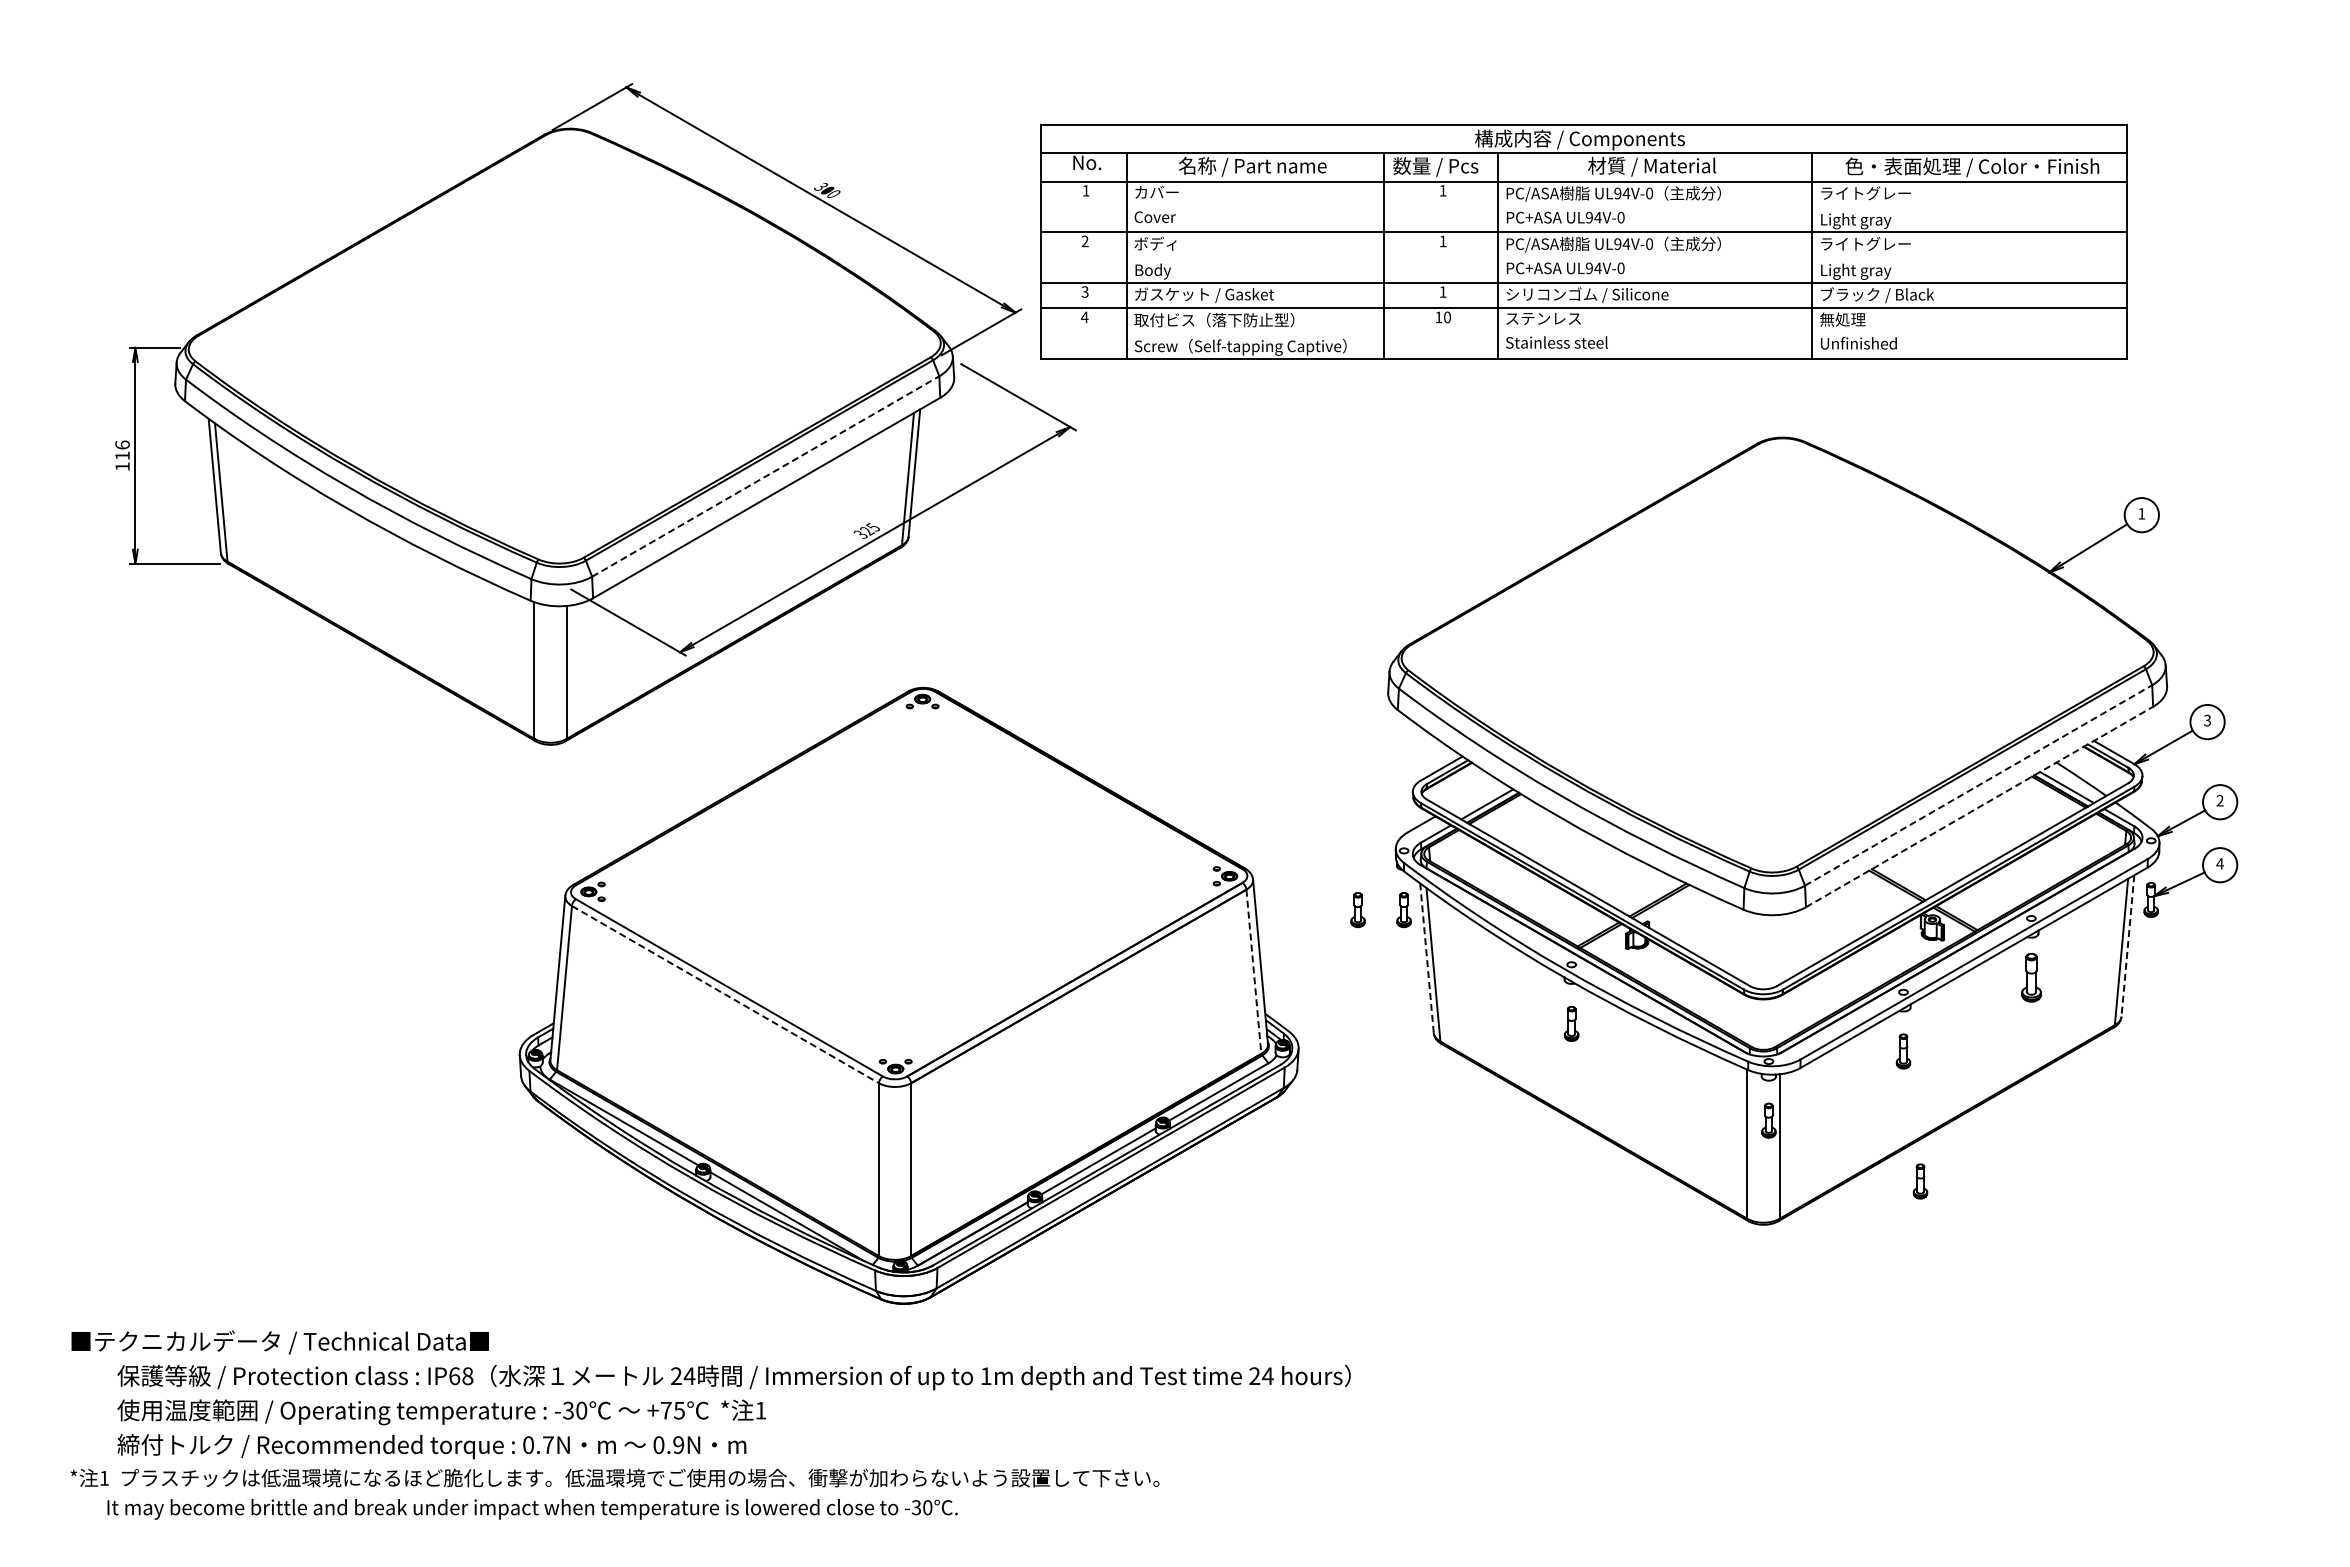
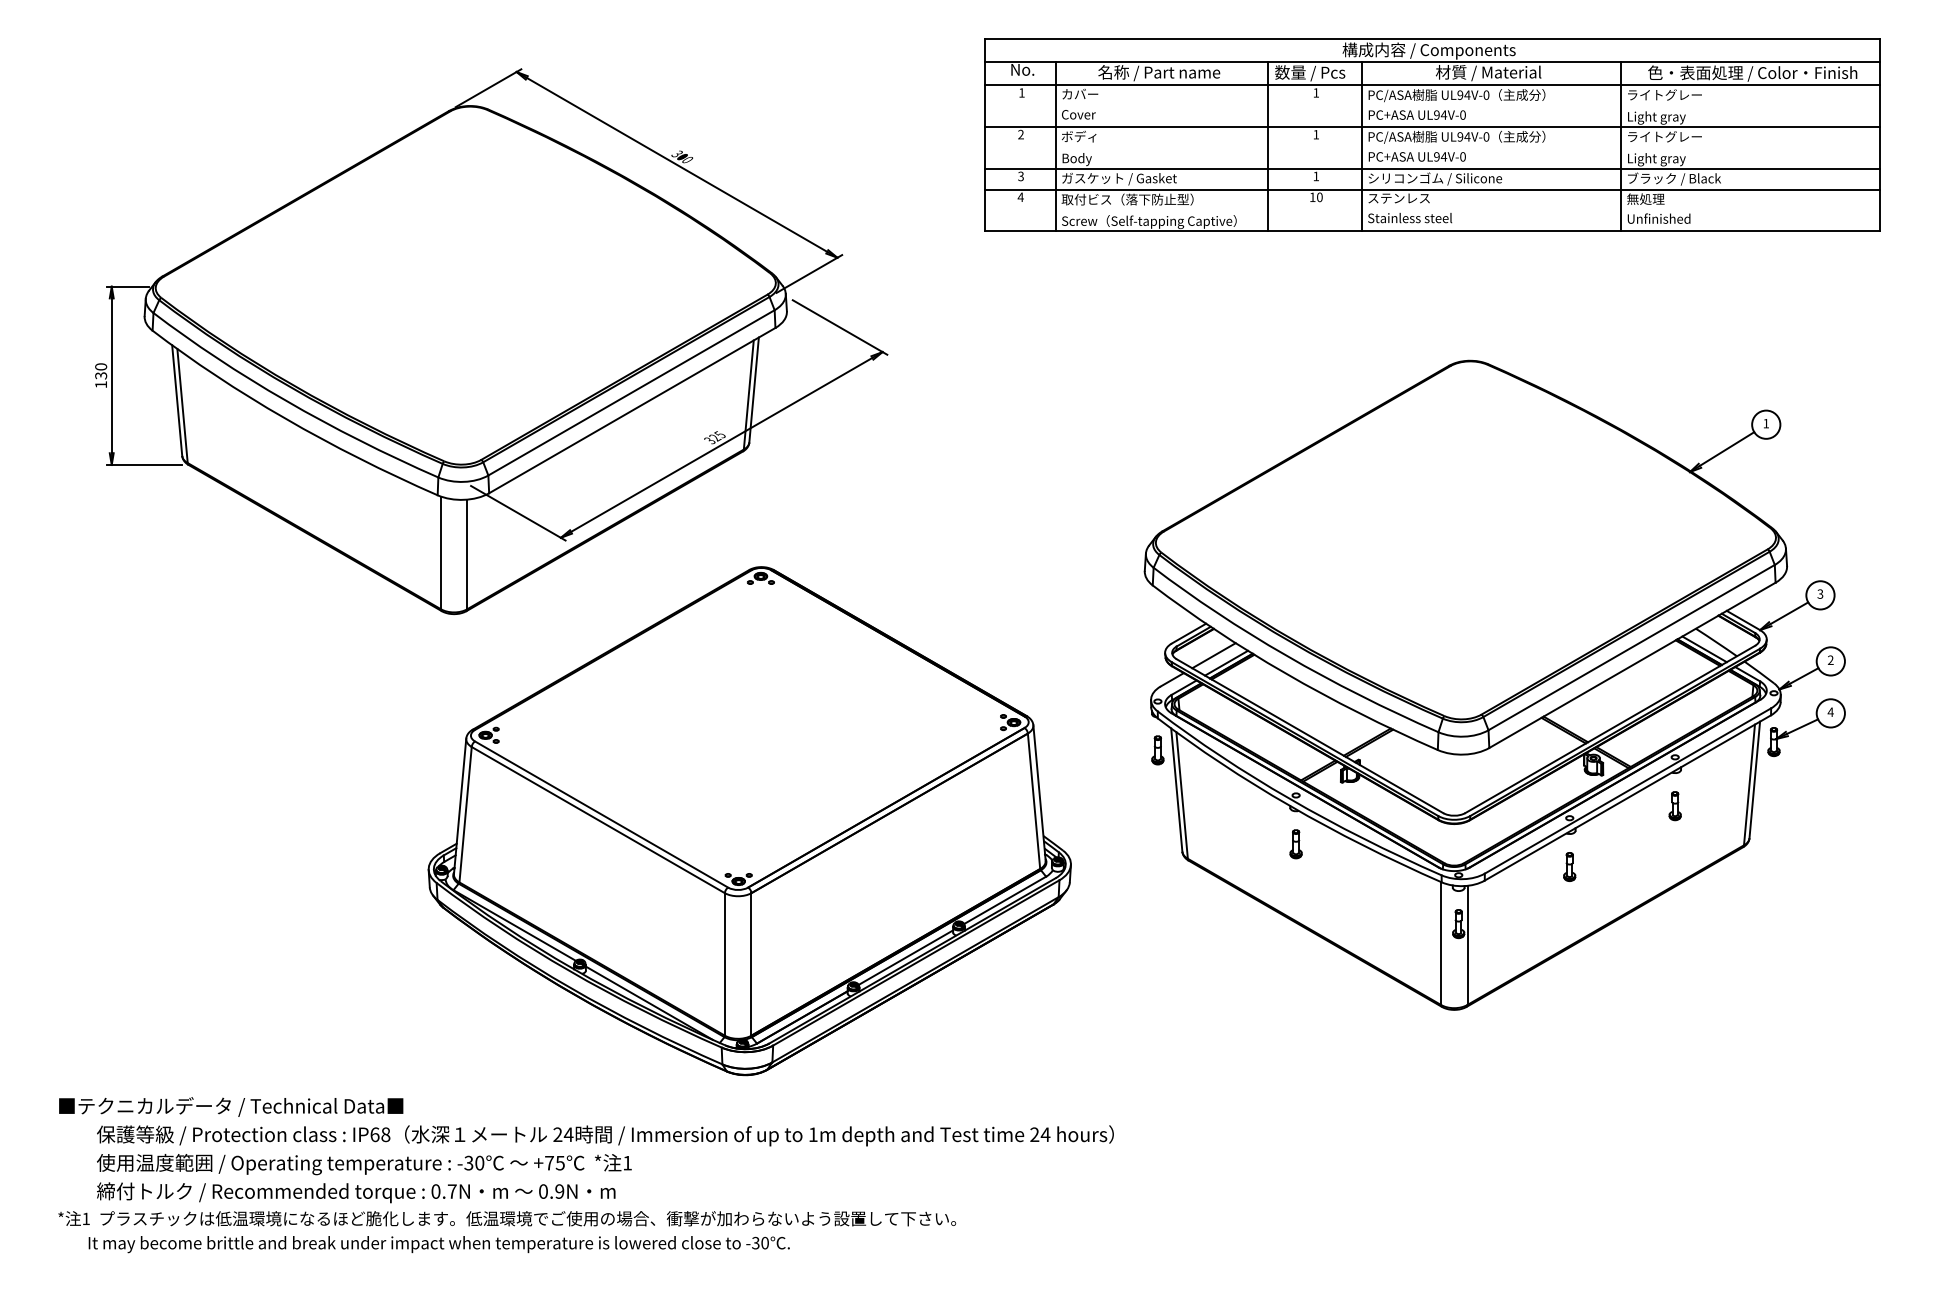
part: (1583, 241) -> (1432, 134), moved
text: (122, 450) -> (101, 371), 116 -> 130
line: (766, 476) -> (632, 392), dashed -> solid
line: (1979, 785) -> (1632, 647), dashed -> solid
line: (1471, 795) -> (1213, 655), added
line: (1980, 806) -> (1633, 664), dashed -> solid
part: (1357, 910) -> (1119, 750), removed
line: (2127, 946) -> (1754, 780), dashed -> solid
line: (1427, 958) -> (1177, 790), dashed -> solid
line: (1253, 972) -> (1033, 801), dashed -> solid
part: (2030, 977) -> (1674, 805), size x0.71
line: (725, 994) -> (598, 819), dashed -> solid
part: (1920, 1181) -> (1583, 974), removed

